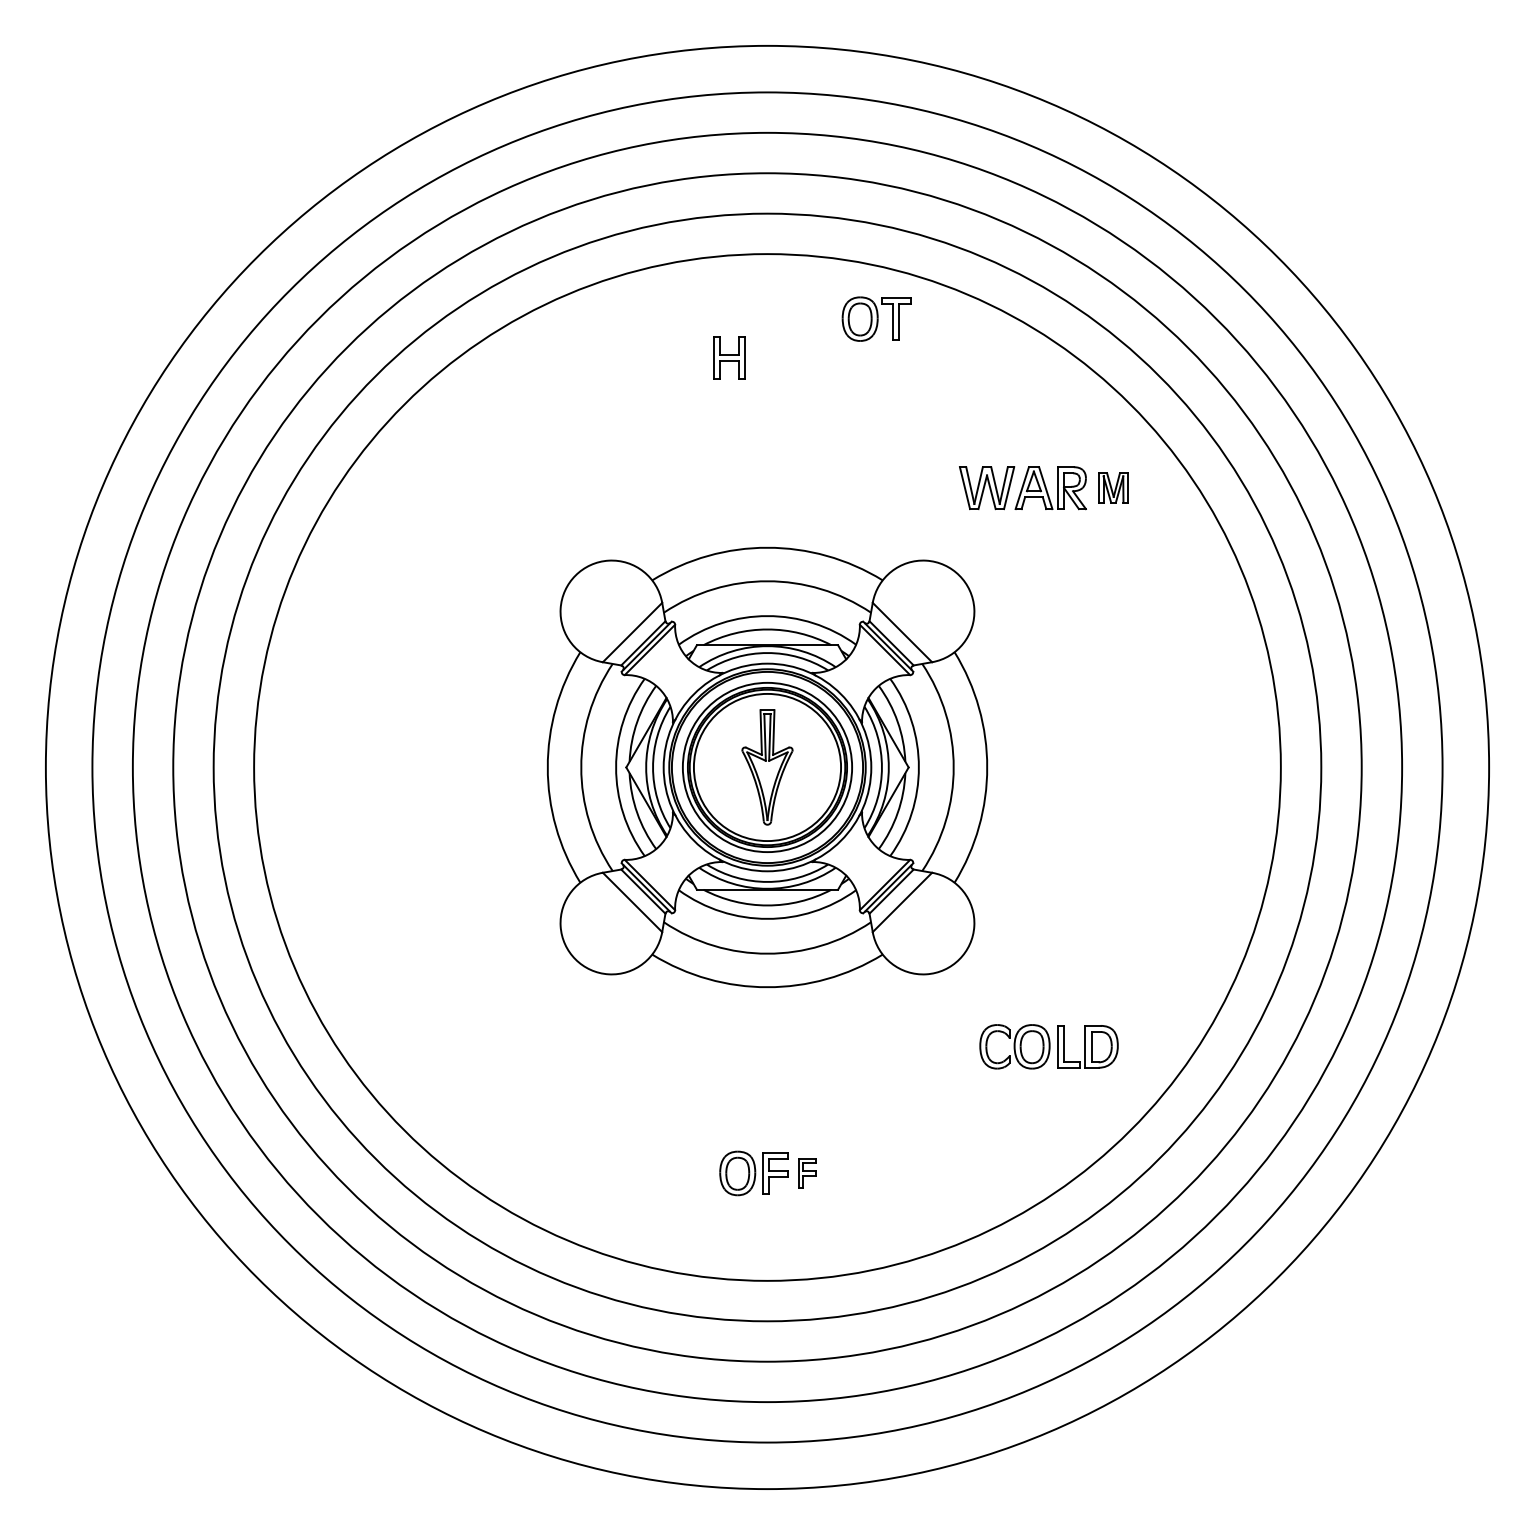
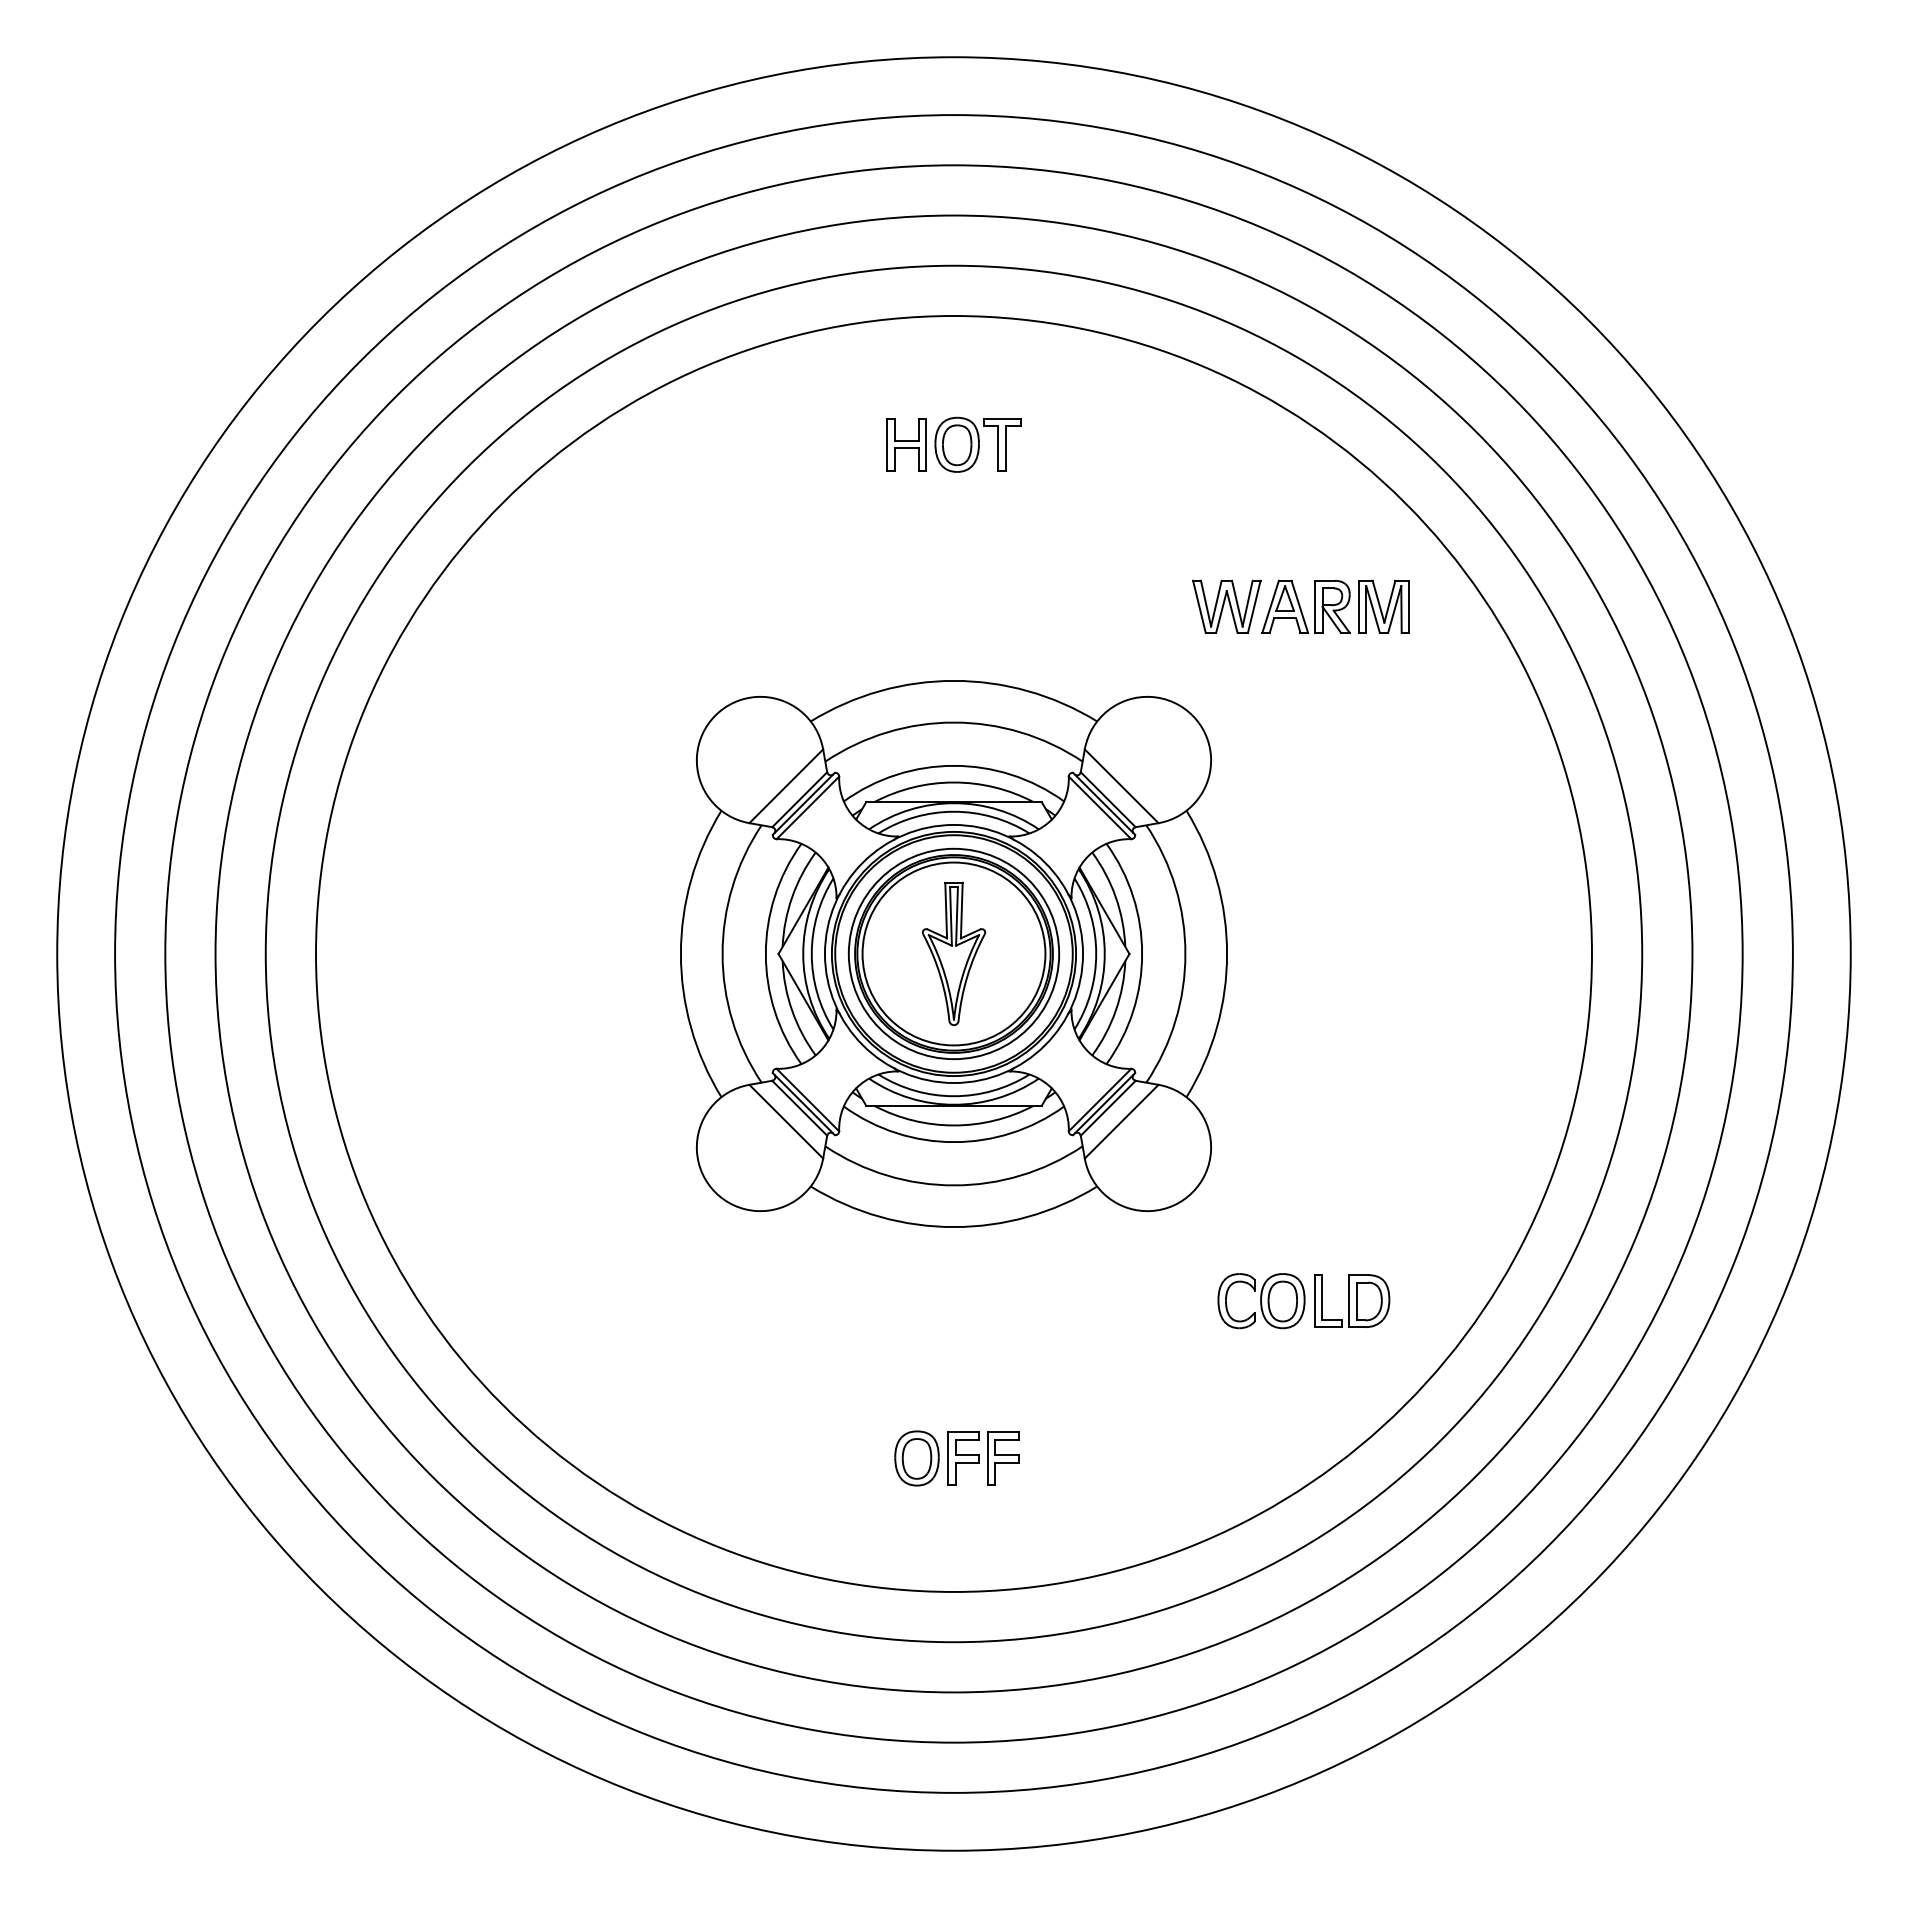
part: (876, 318) -> (977, 444), moved
part: (1113, 487) -> (1383, 606), size x1.43
part: (807, 1173) -> (1003, 1458), size x1.43

